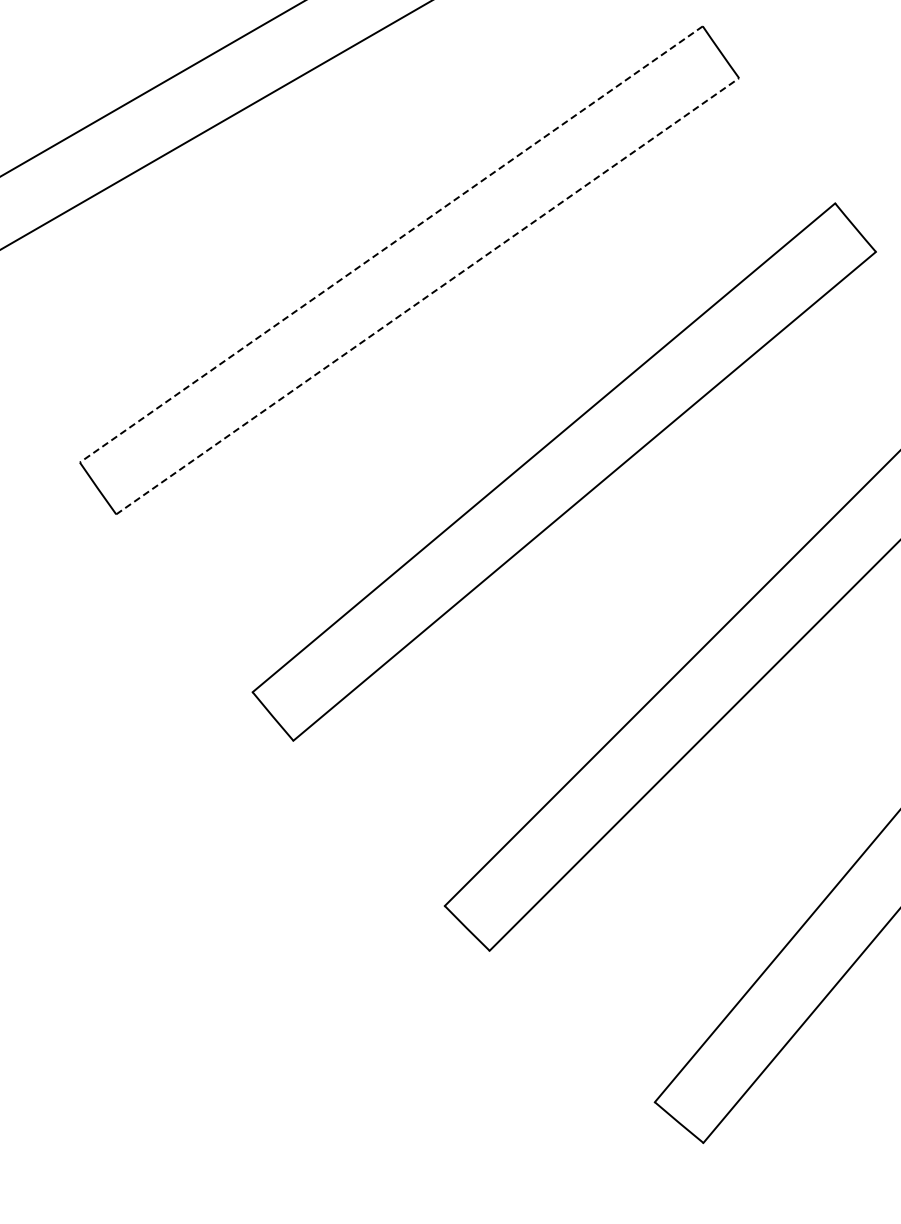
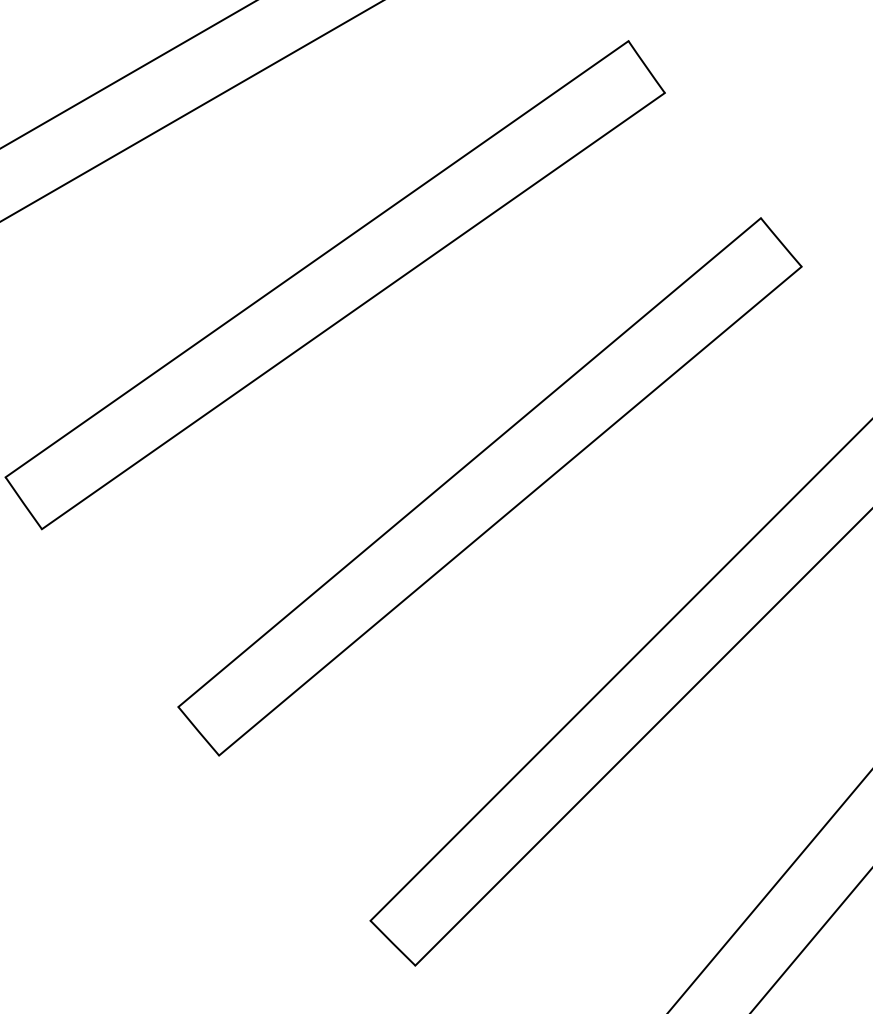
line: (390, 244) -> (316, 259), dashed -> solid
line: (428, 296) -> (354, 311), dashed -> solid

